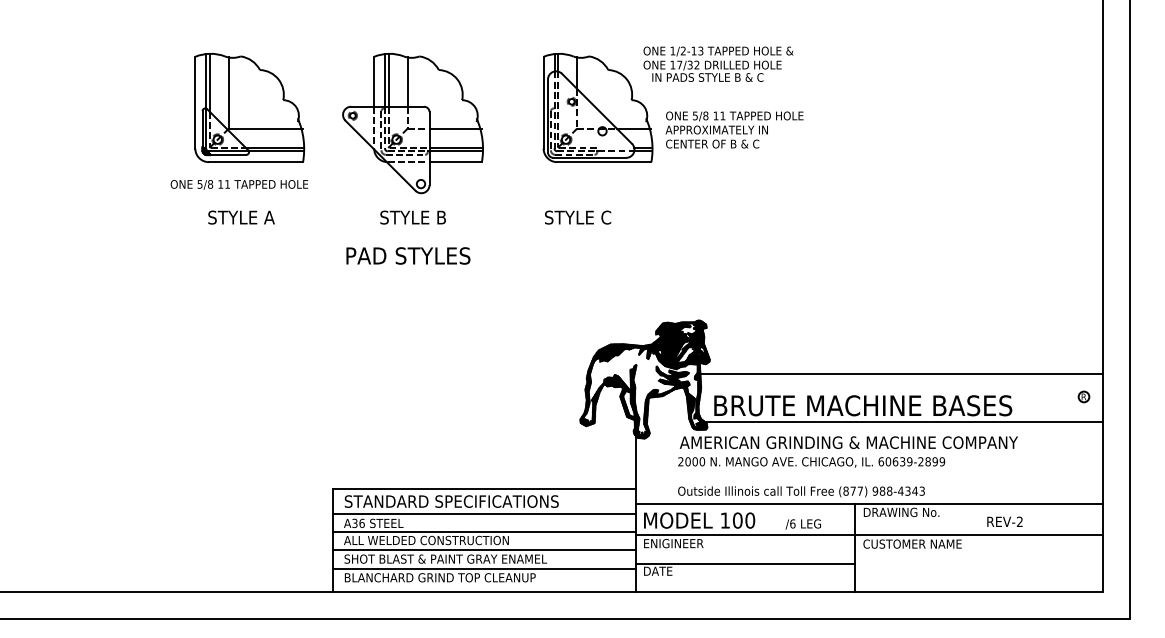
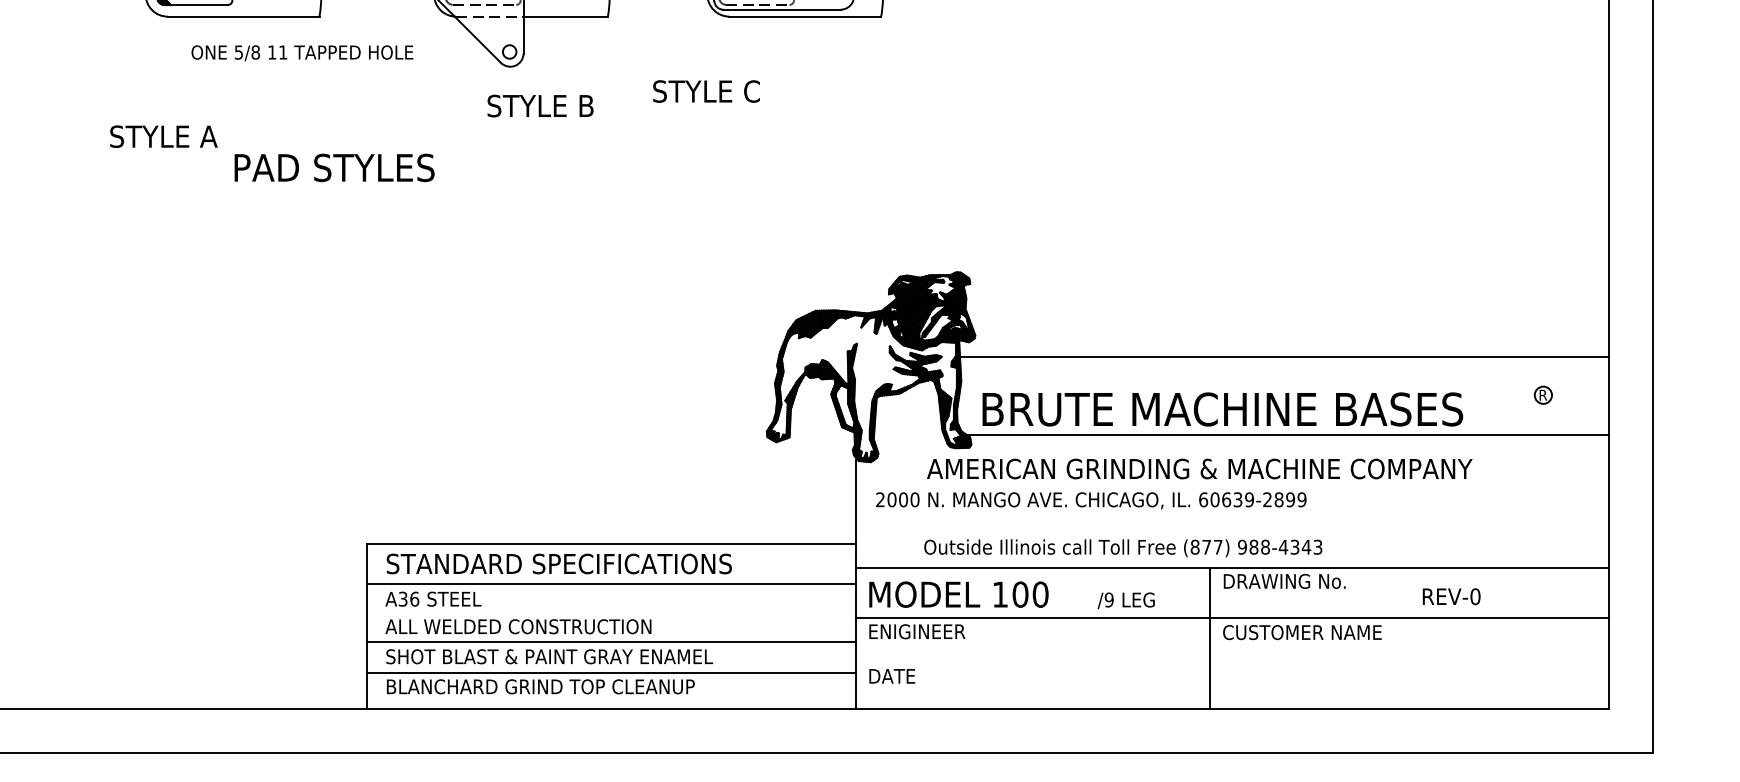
text: (239, 184) -> (302, 52), moved
text: (241, 217) -> (163, 136), moved
text: (412, 217) -> (539, 105), moved
text: (578, 217) -> (707, 91), moved
text: (408, 255) -> (334, 167), moved
part: (1083, 396) -> (1542, 394), moved
text: (811, 462) -> (1091, 500), moved
text: (1019, 521) -> (1474, 596), REV-2 -> REV-0
text: (792, 523) -> (1108, 599), /6 -> /9
line: (483, 531) -> (610, 612), removed
line: (745, 563) -> (1032, 663), removed

